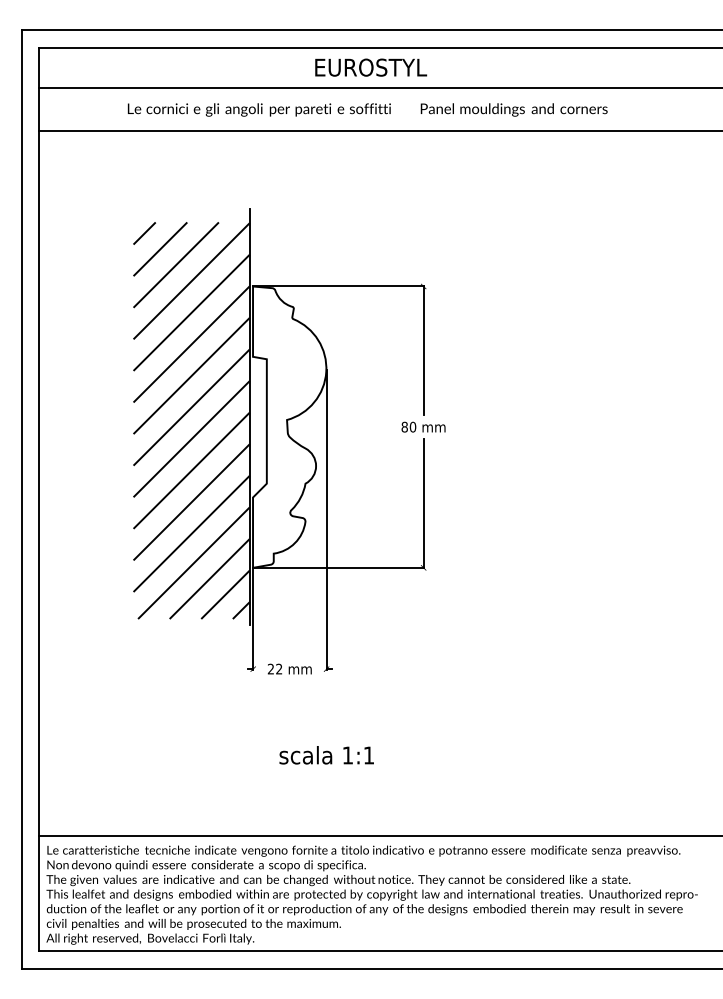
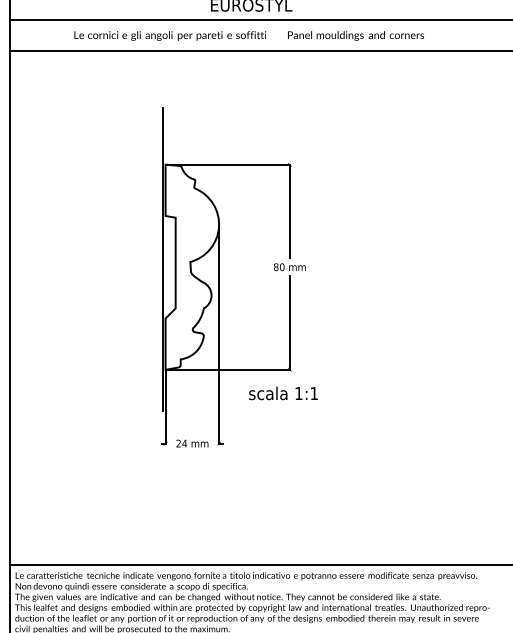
hatch: (191, 420) -> (120, 262), removed
text: (278, 668) -> (184, 443), 22 -> 24
text: (326, 755) -> (283, 393), moved

